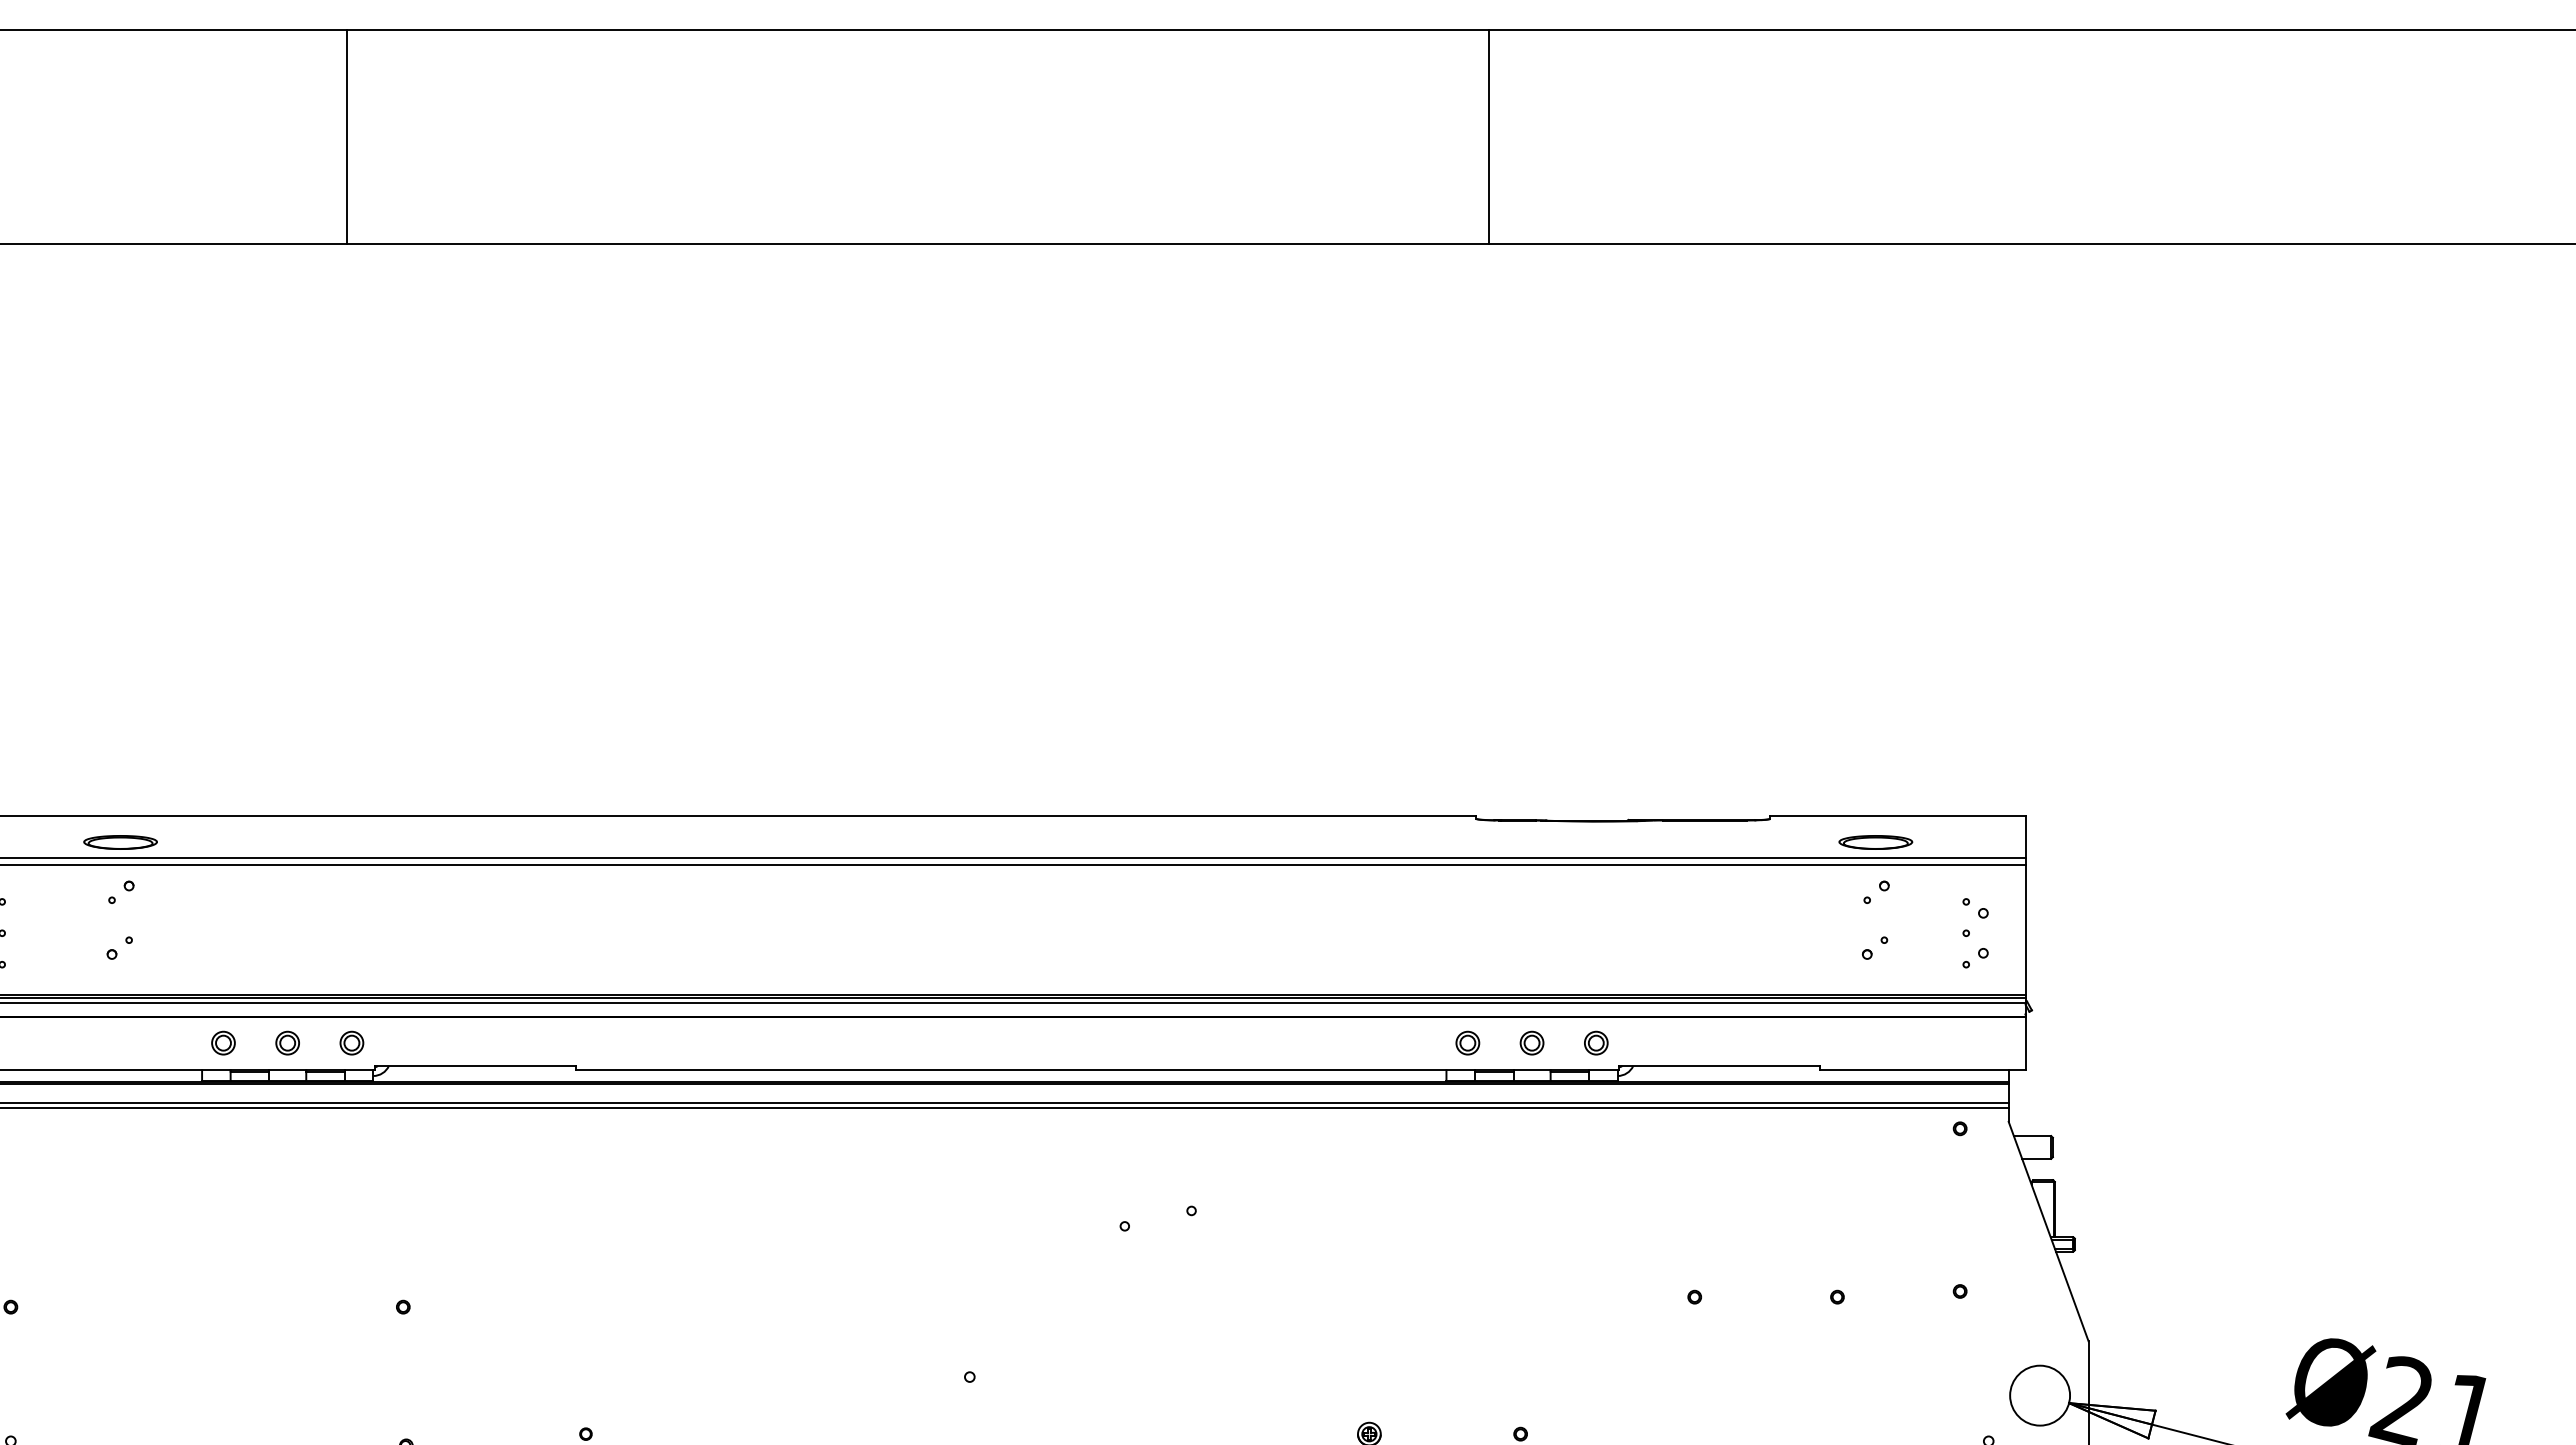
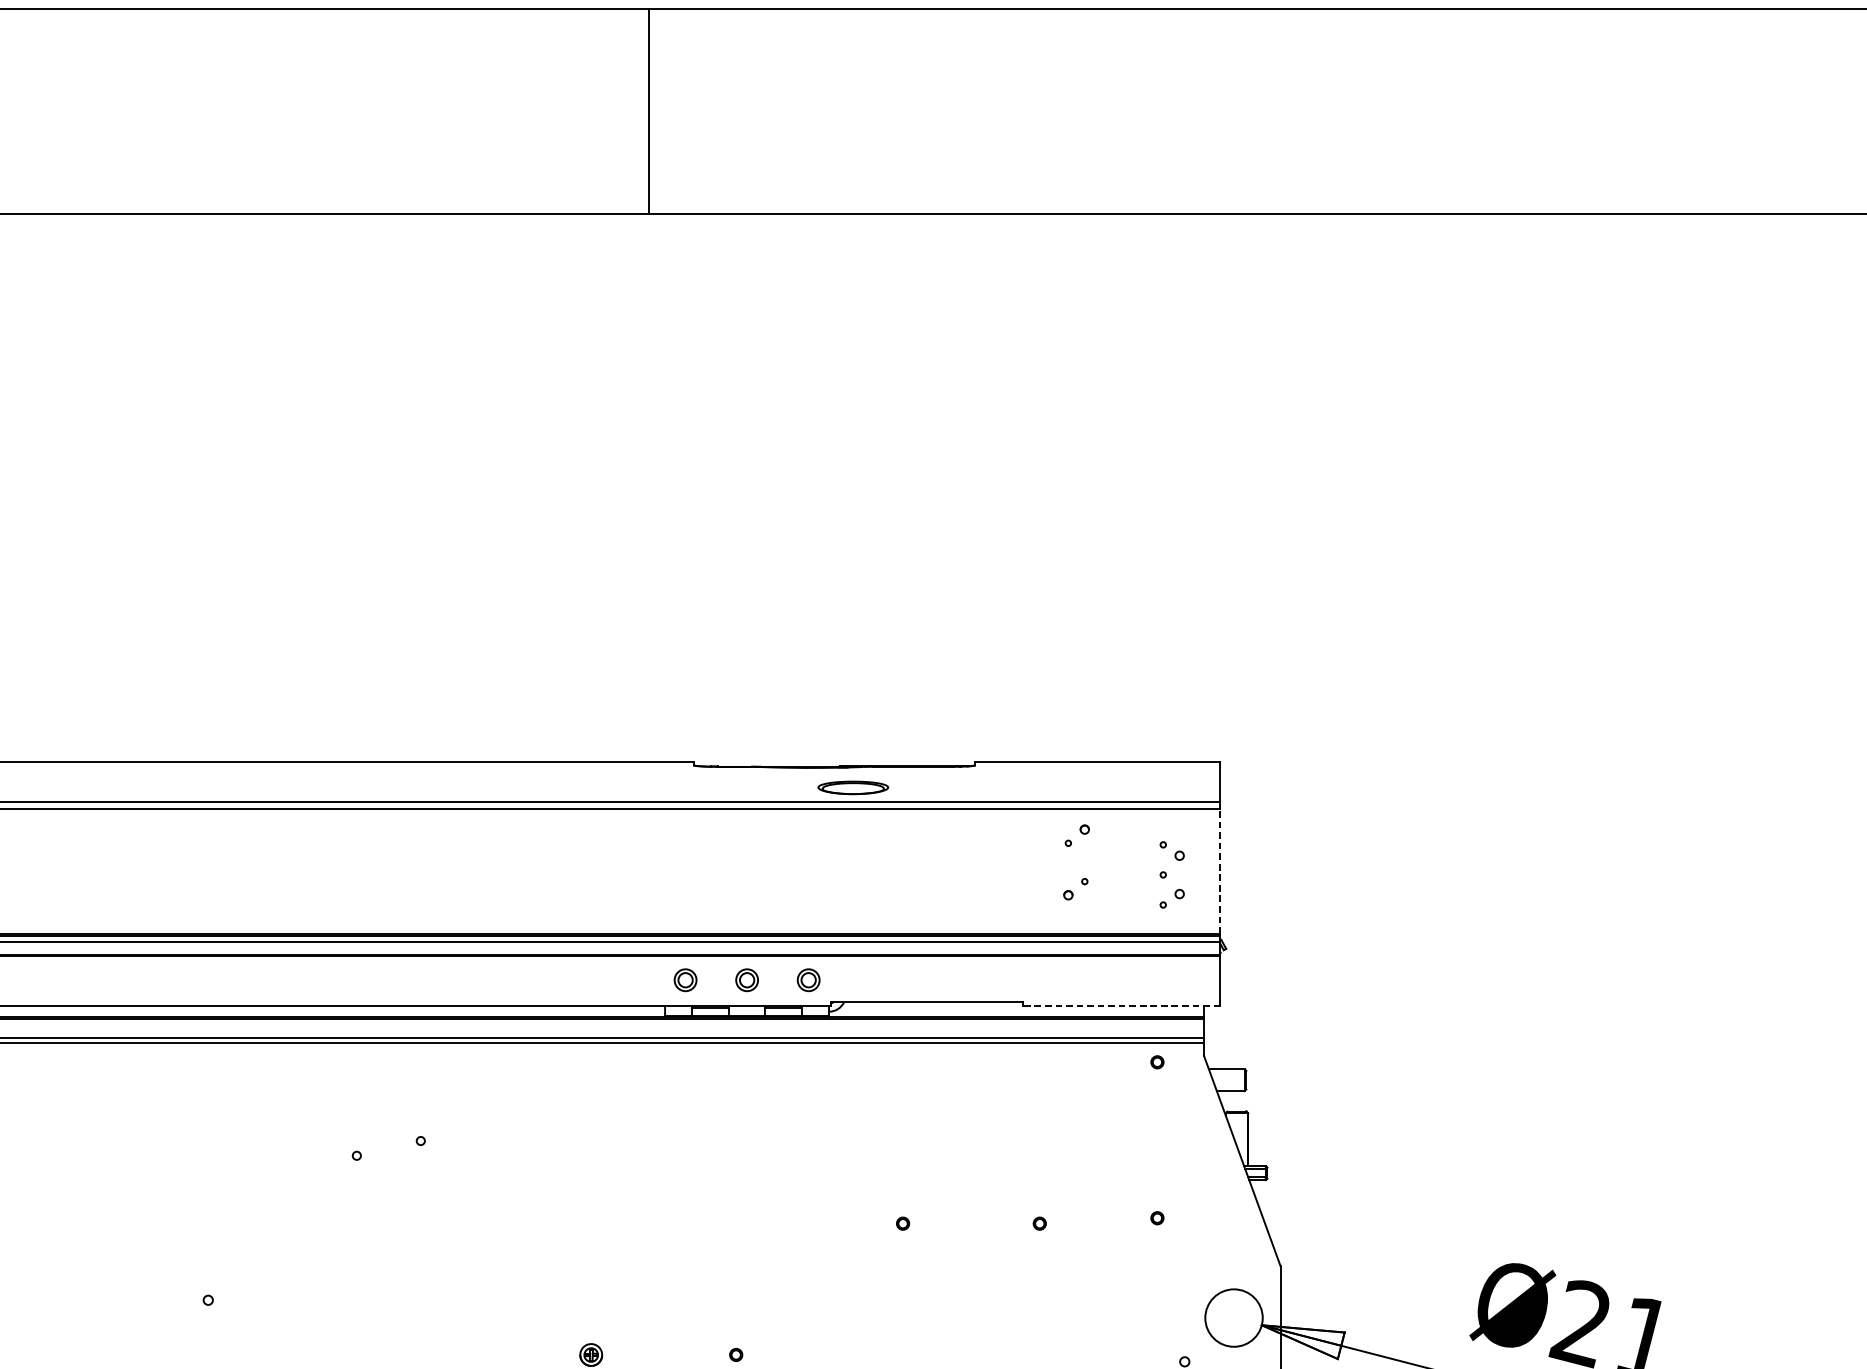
line: (1488, 136) -> (648, 111), moved
part: (1875, 842) -> (852, 787), moved
line: (2025, 929) -> (1220, 871), solid -> dashed
line: (1923, 1070) -> (1122, 1006), solid -> dashed

